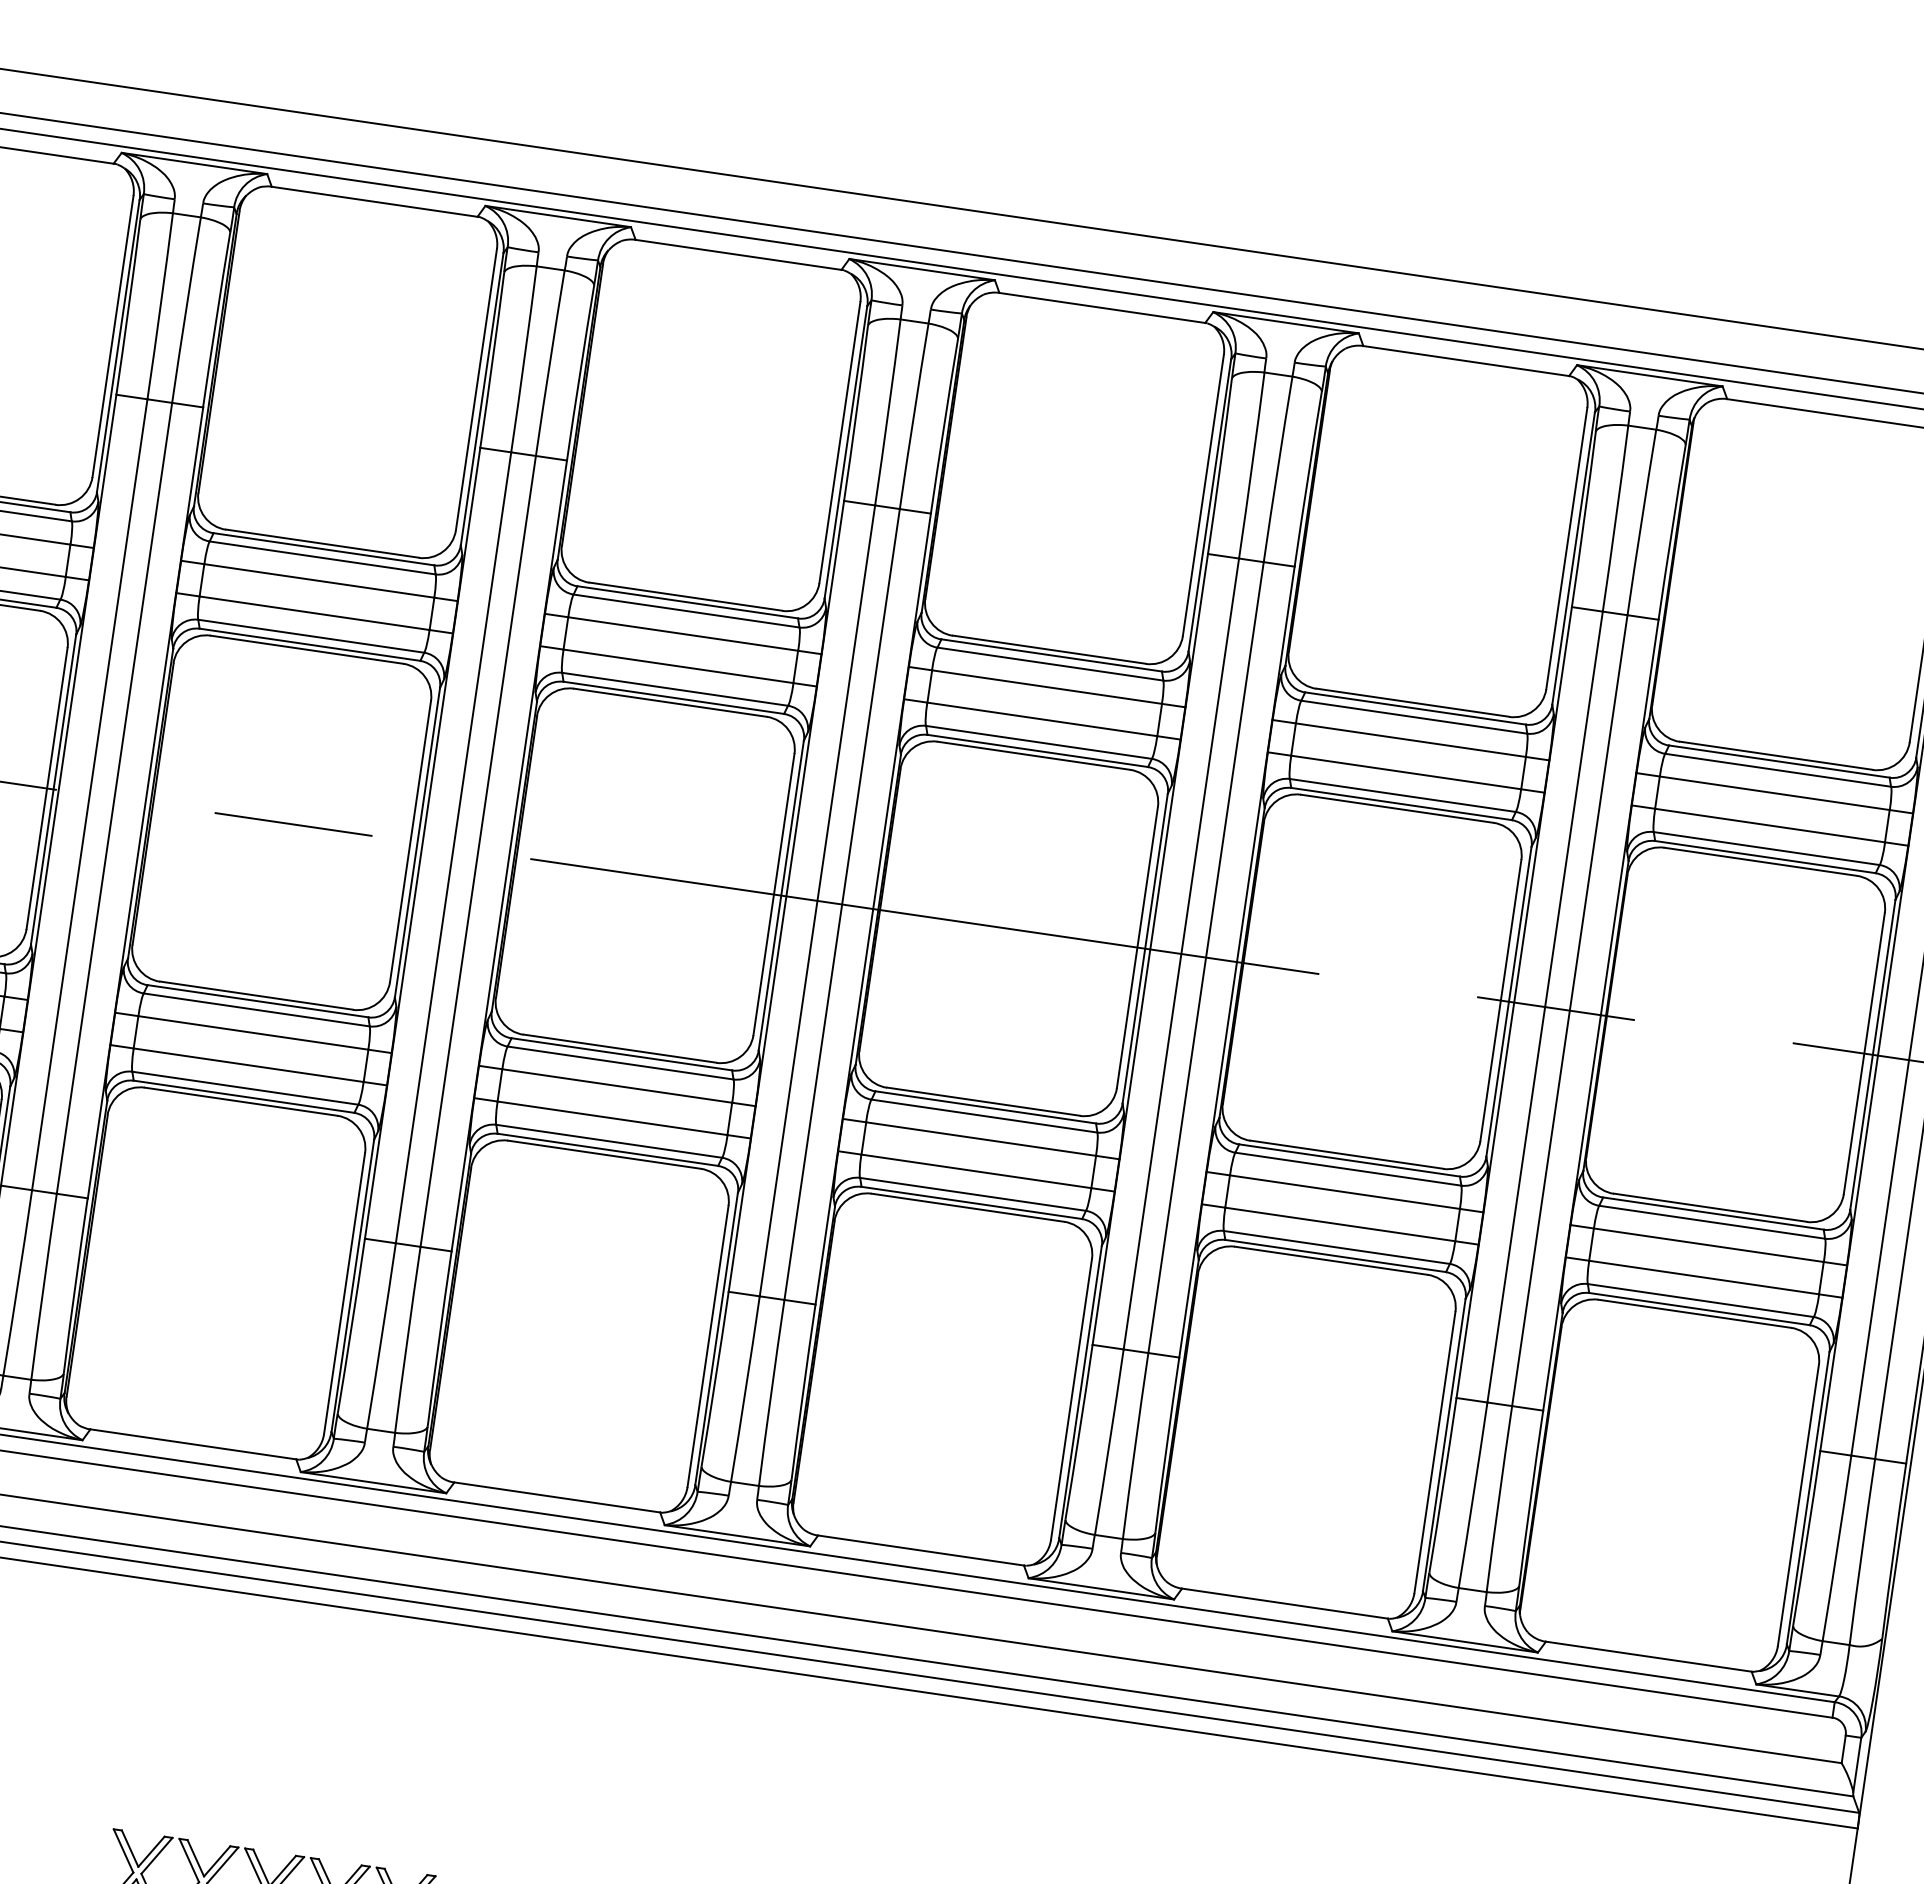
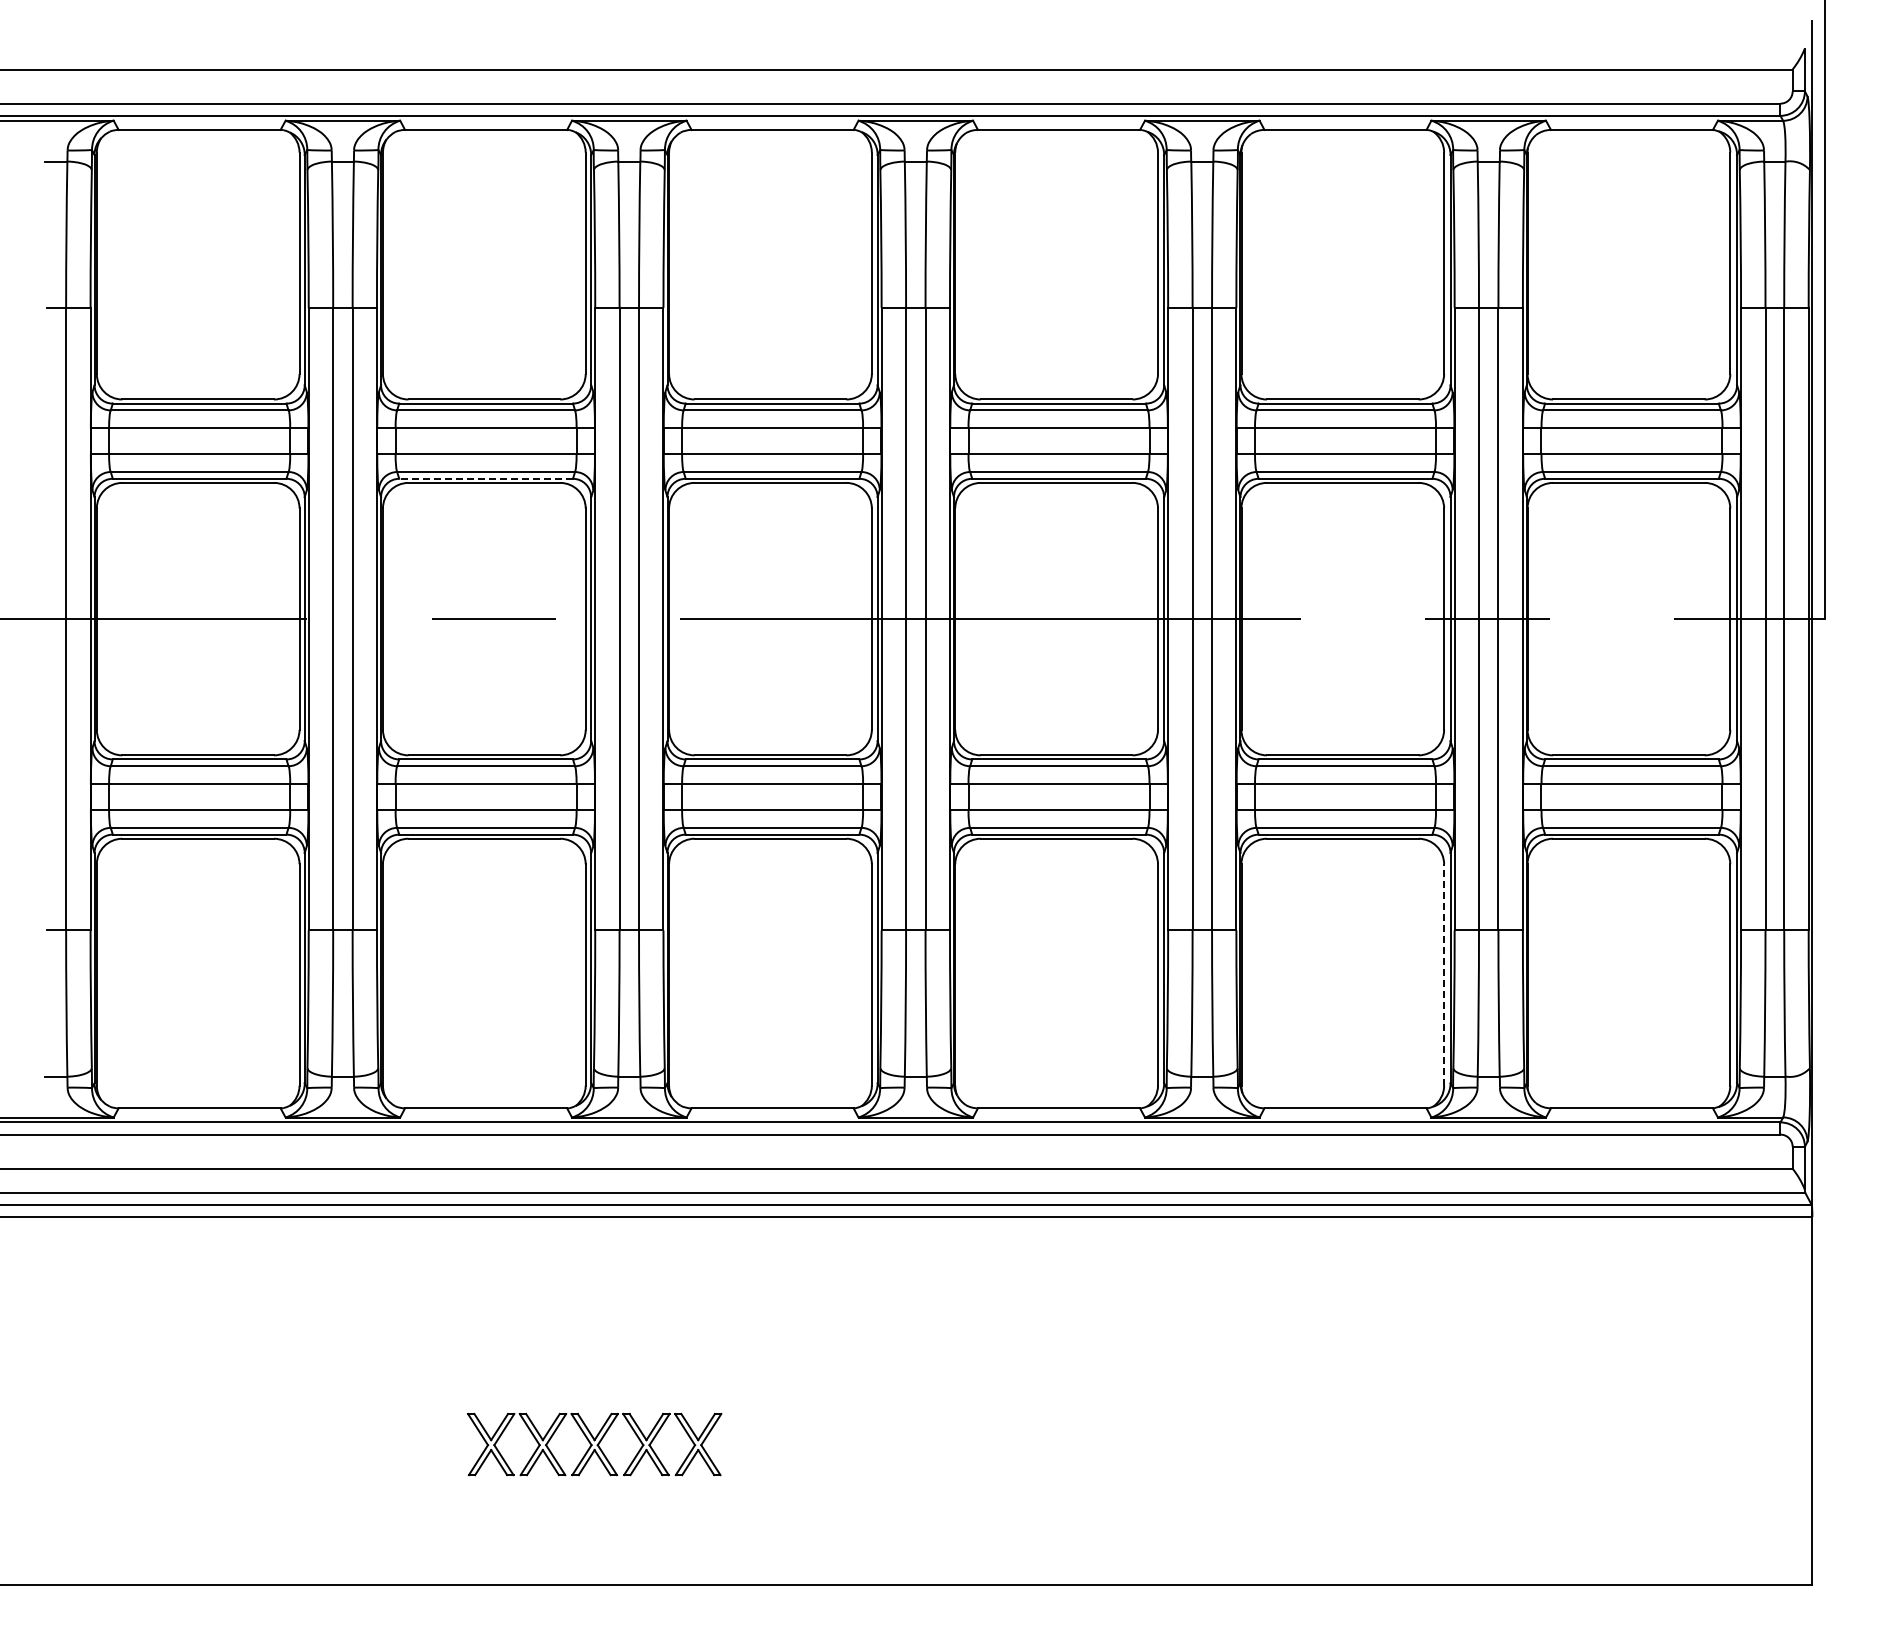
line: (310, 644) -> (486, 478), solid -> dashed
line: (1435, 1452) -> (1444, 974), solid -> dashed

